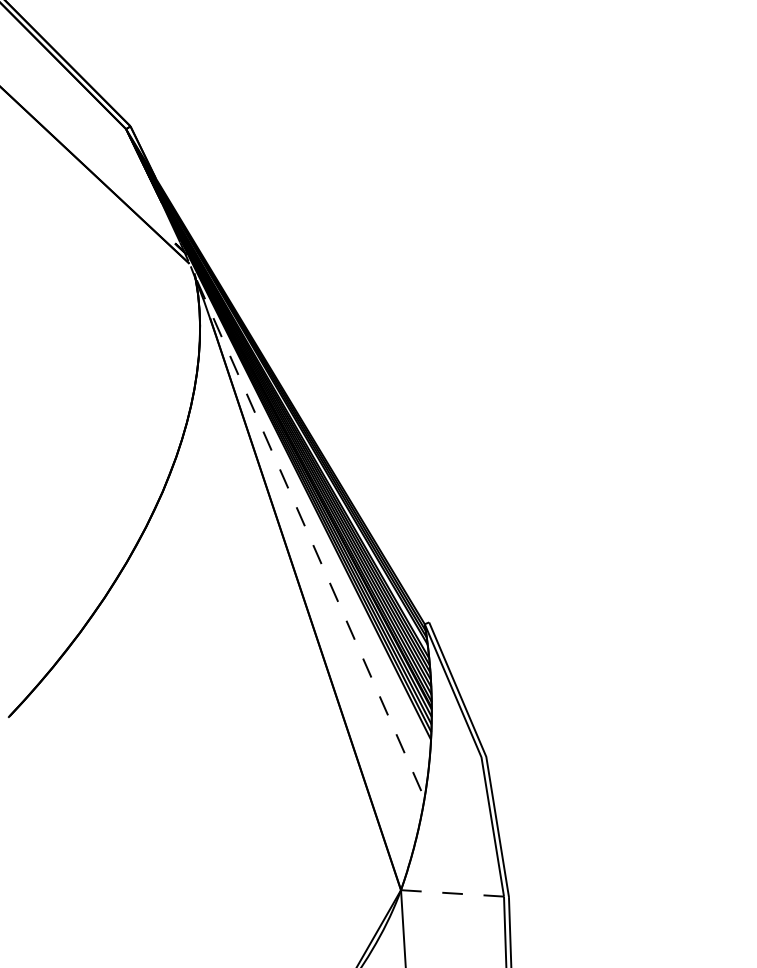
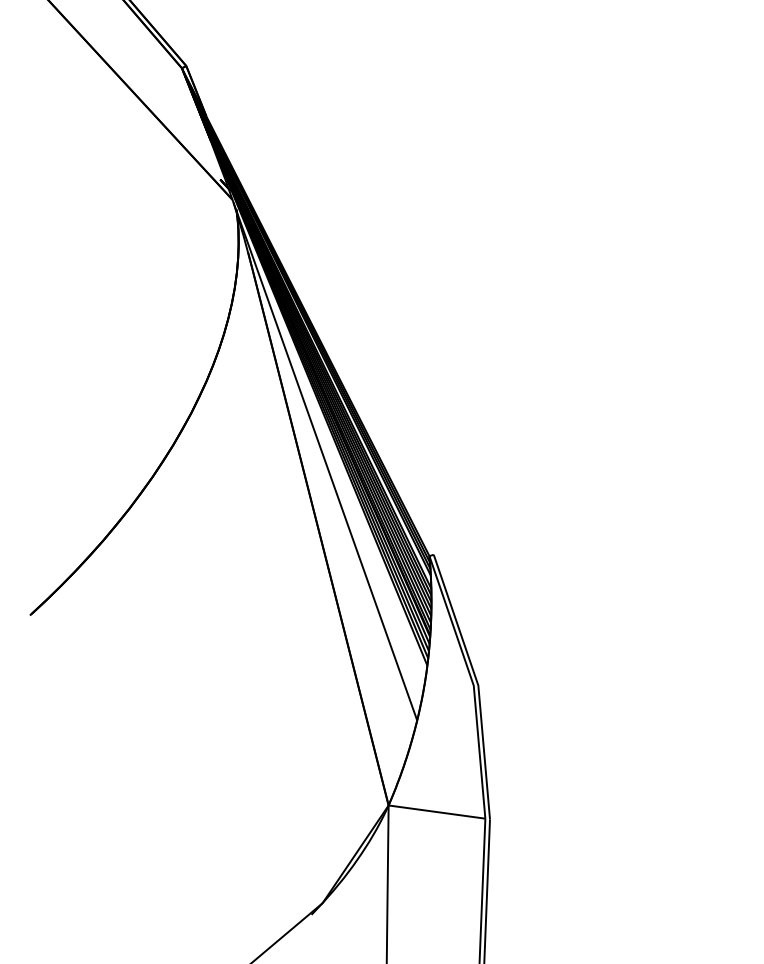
line: (302, 521) -> (321, 450), dashed -> solid
line: (453, 893) -> (437, 812), dashed -> solid

